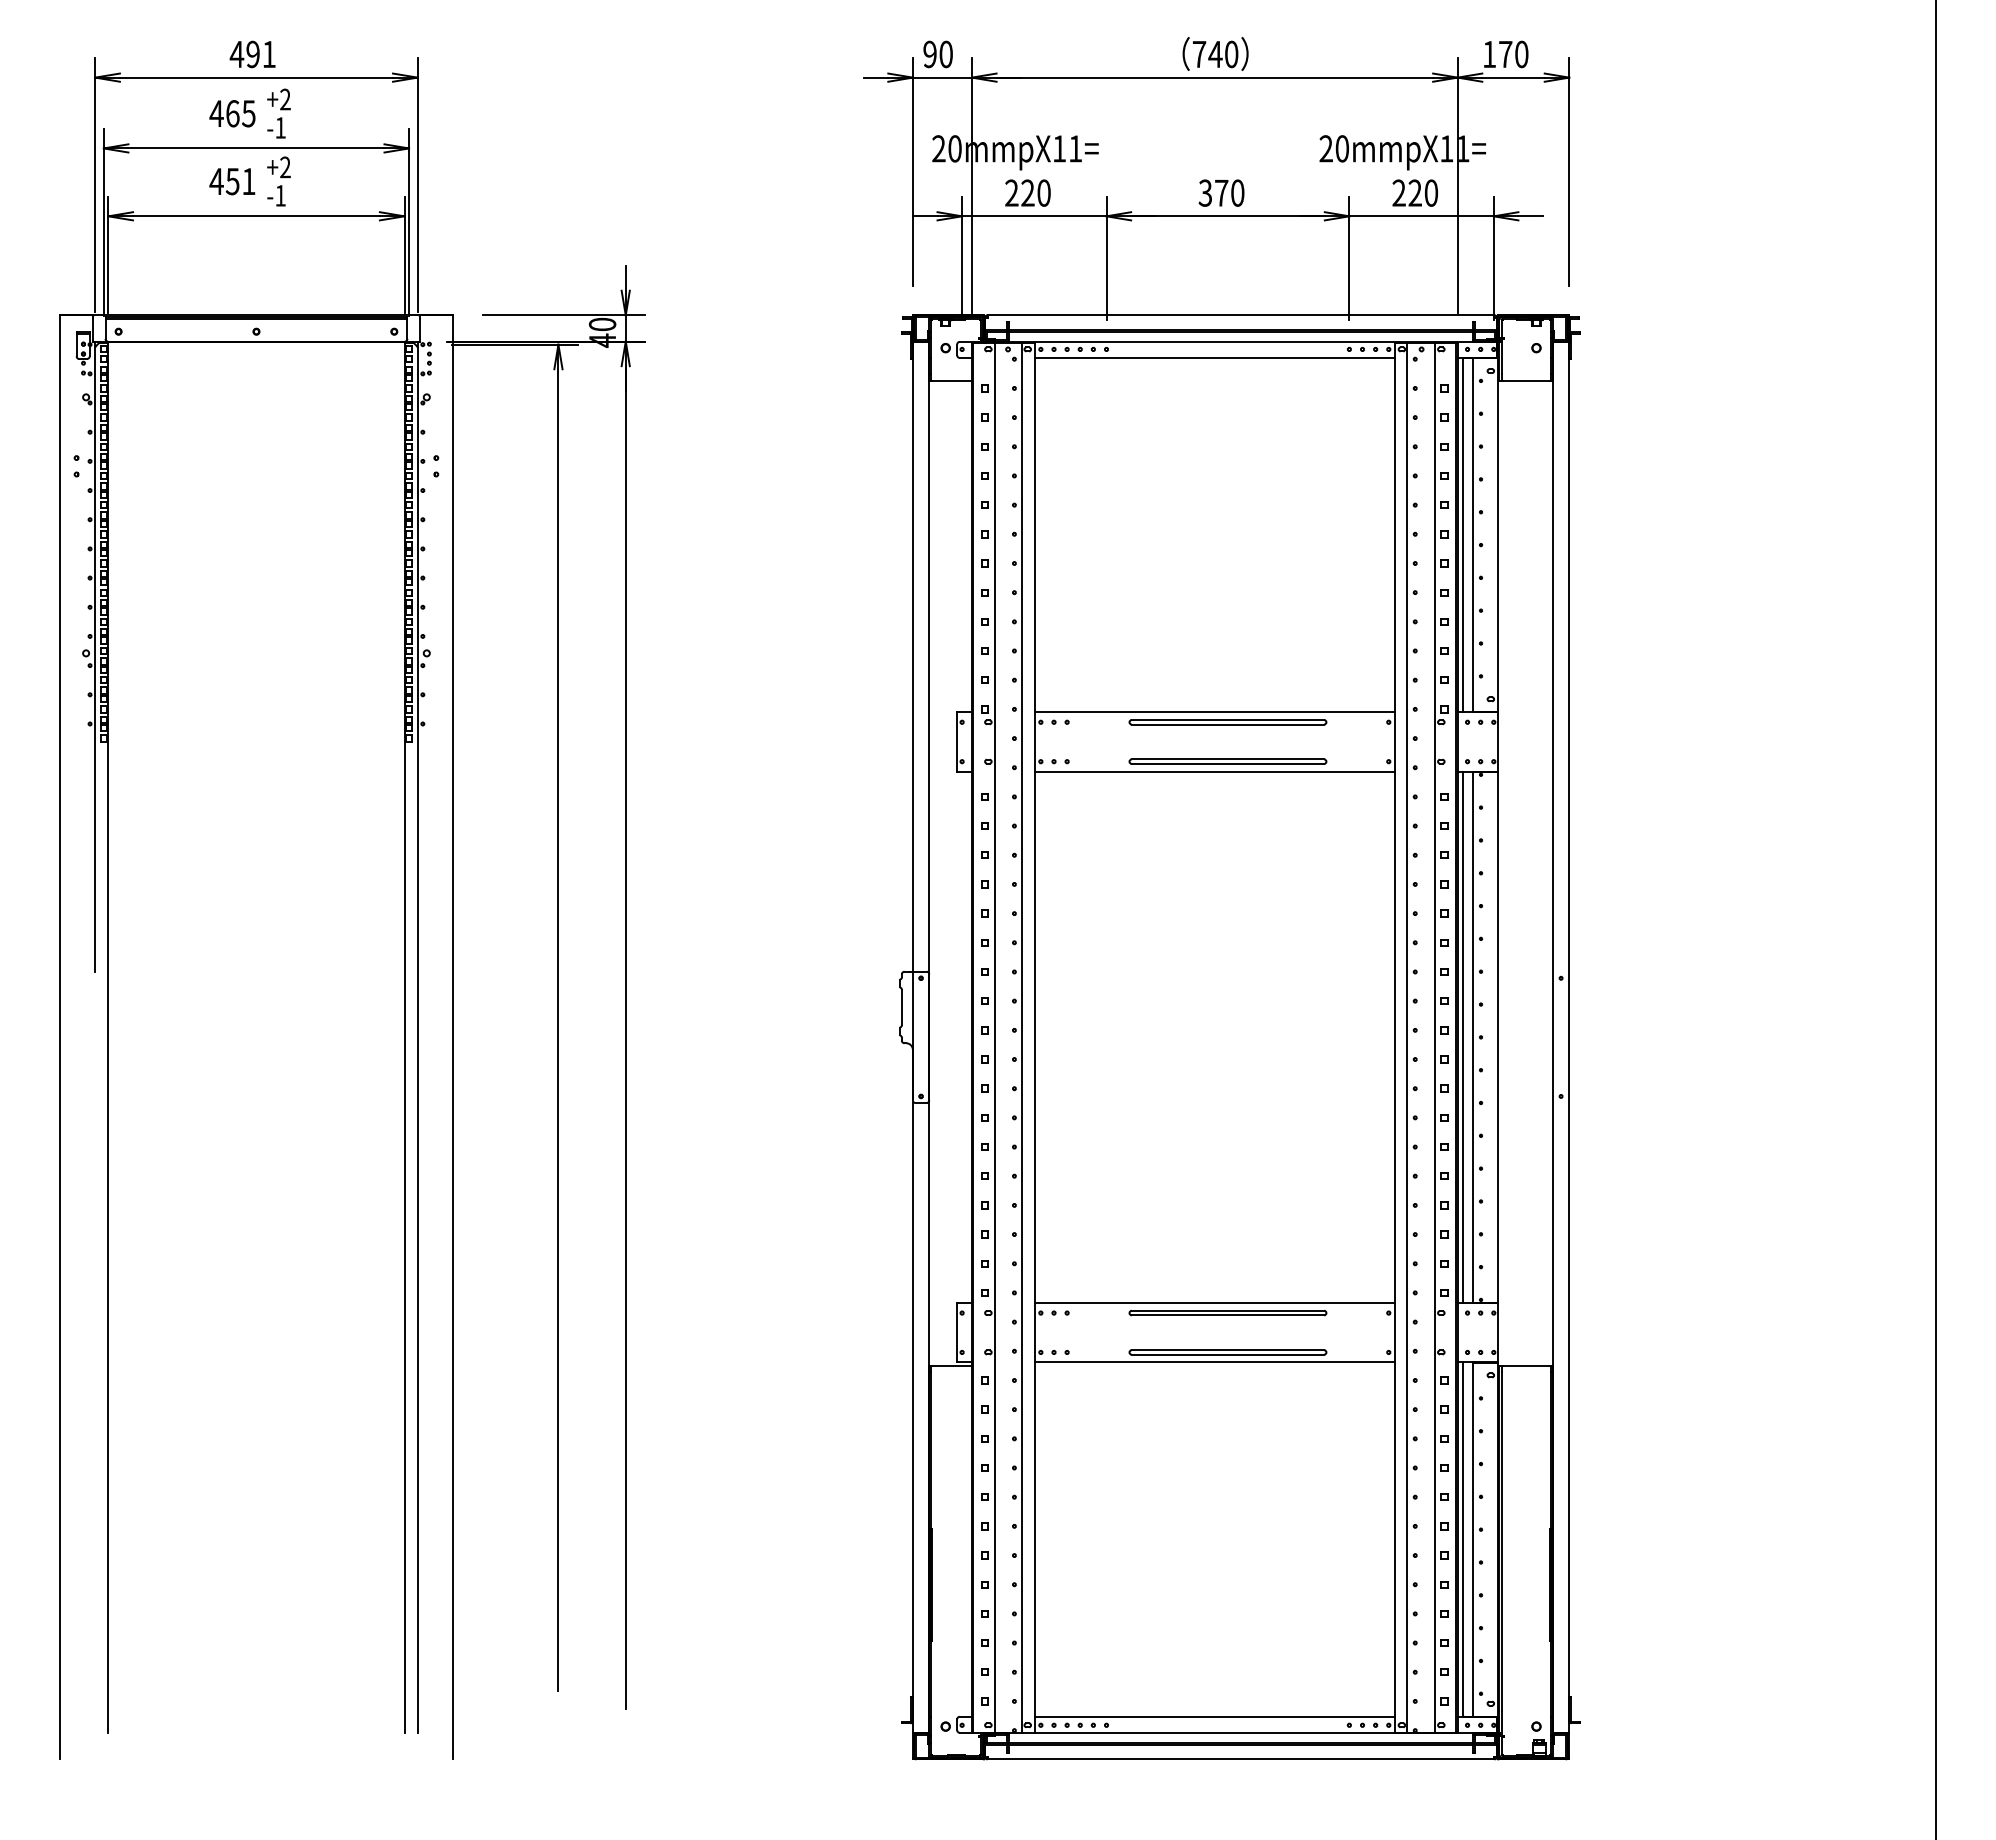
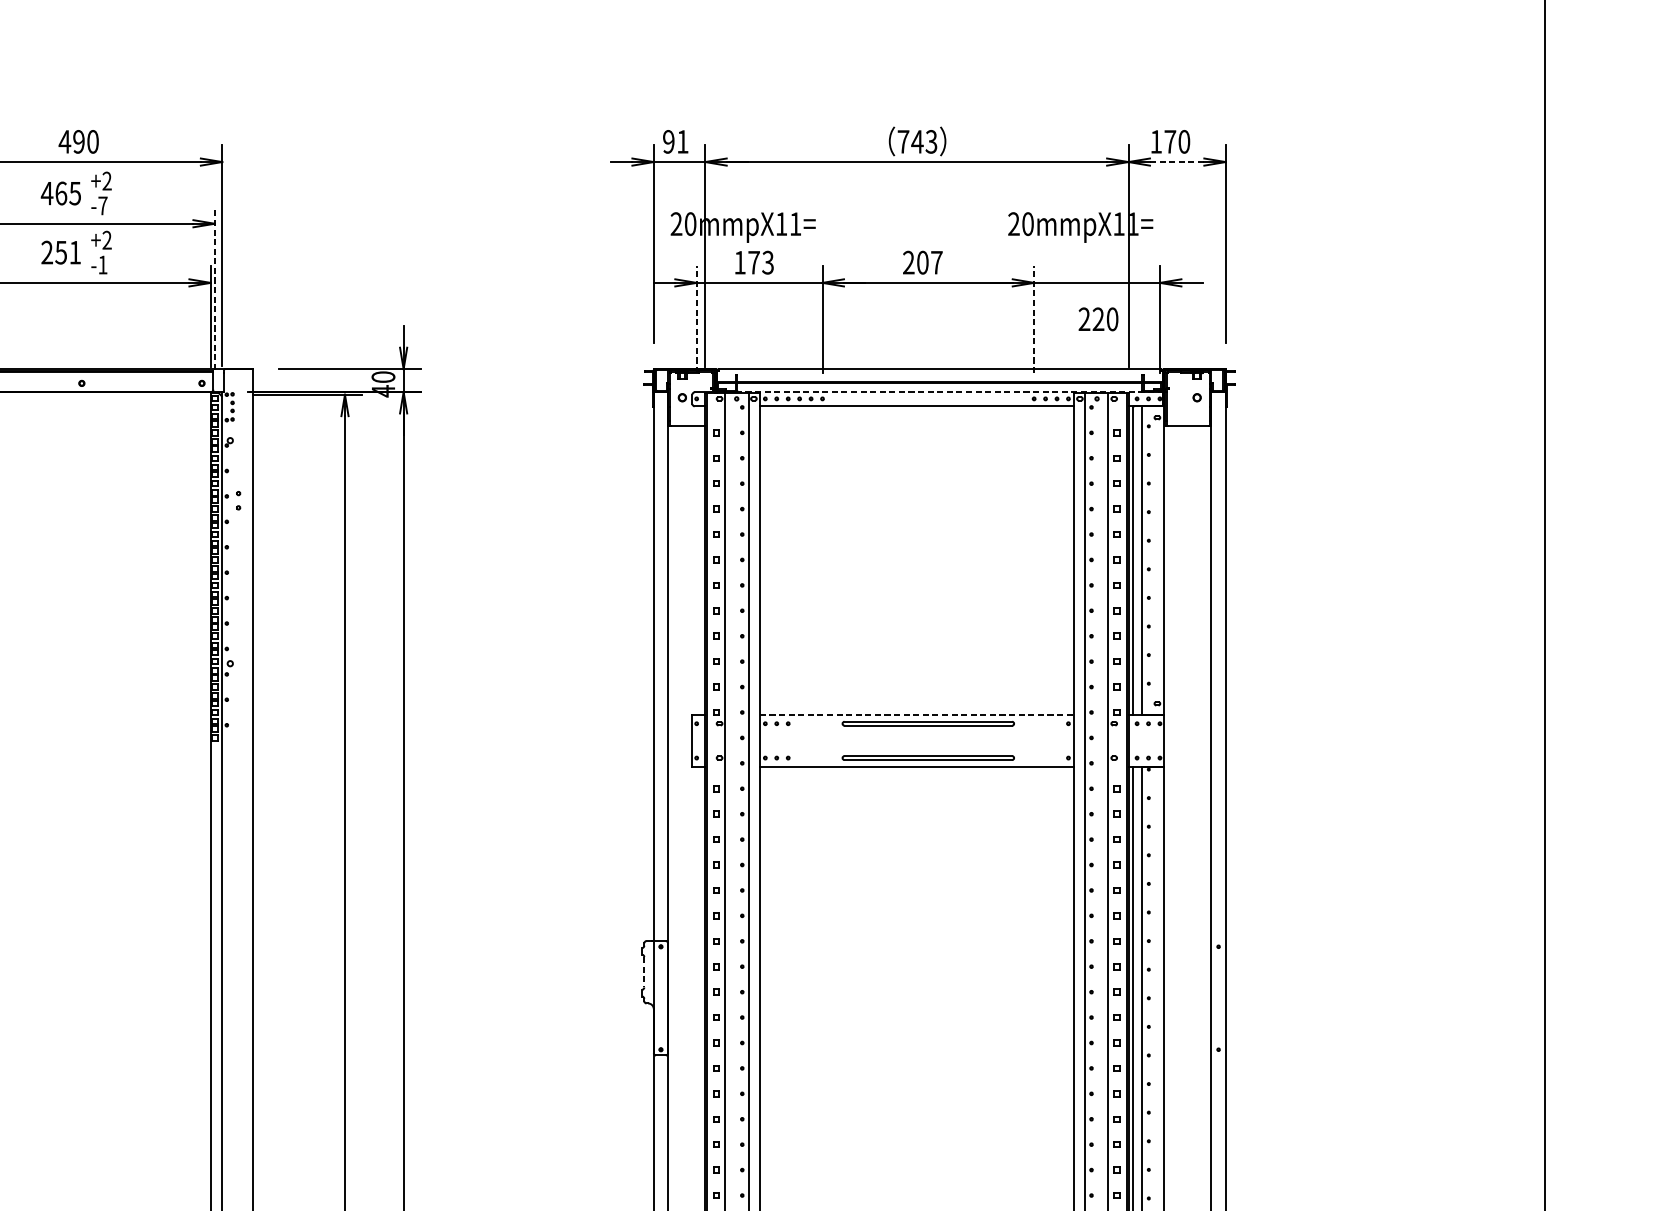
text: (268, 54) -> (92, 141), 491 -> 490
text: (945, 54) -> (682, 141), 90 -> 91
text: (1231, 54) -> (931, 141), 740 -> 743
line: (1514, 77) -> (1178, 161), solid -> dashed
text: (280, 127) -> (102, 205), -1 -> -7
text: (216, 180) -> (47, 251), 451 -> 251
text: (1027, 192) -> (753, 262), 220 -> 173
text: (1221, 192) -> (922, 262), 370 -> 207
text: (1414, 192) -> (1097, 318), moved
line: (409, 222) -> (215, 288), solid -> dashed
line: (962, 258) -> (697, 319), solid -> dashed
line: (1349, 258) -> (1034, 319), solid -> dashed
line: (1241, 341) -> (940, 391), solid -> dashed
line: (1215, 712) -> (917, 715), solid -> dashed
line: (901, 1008) -> (643, 973), solid -> dashed

